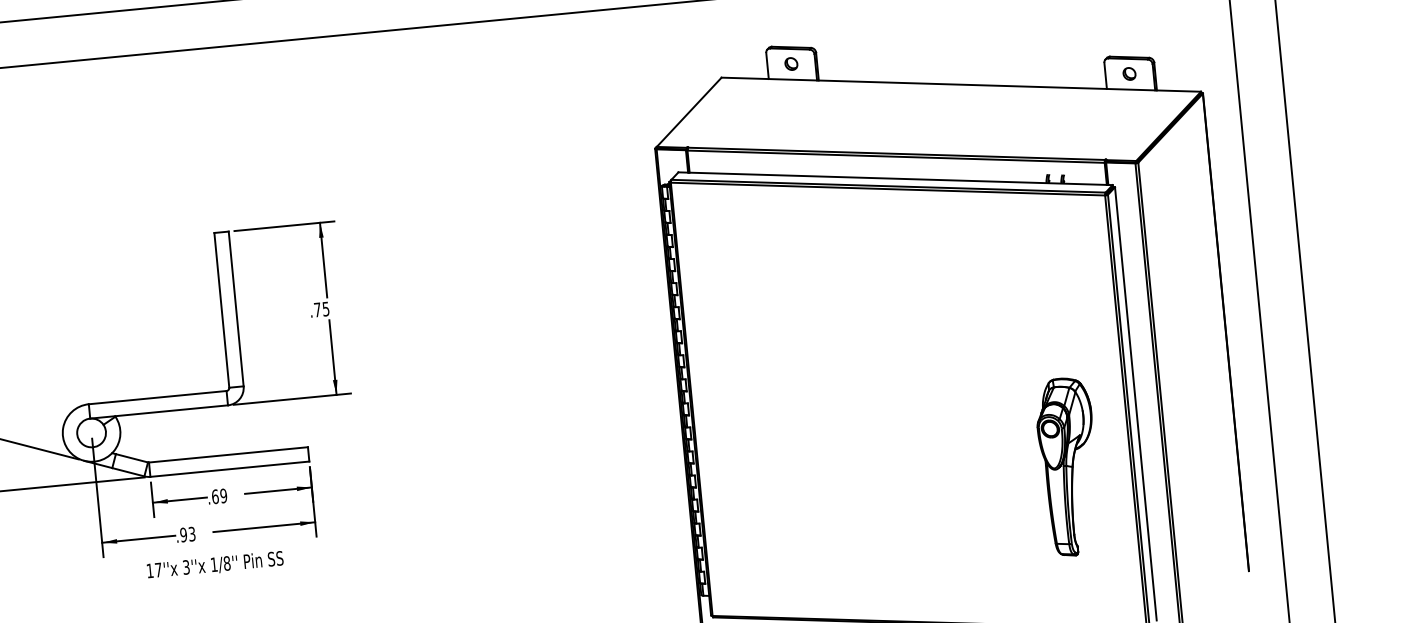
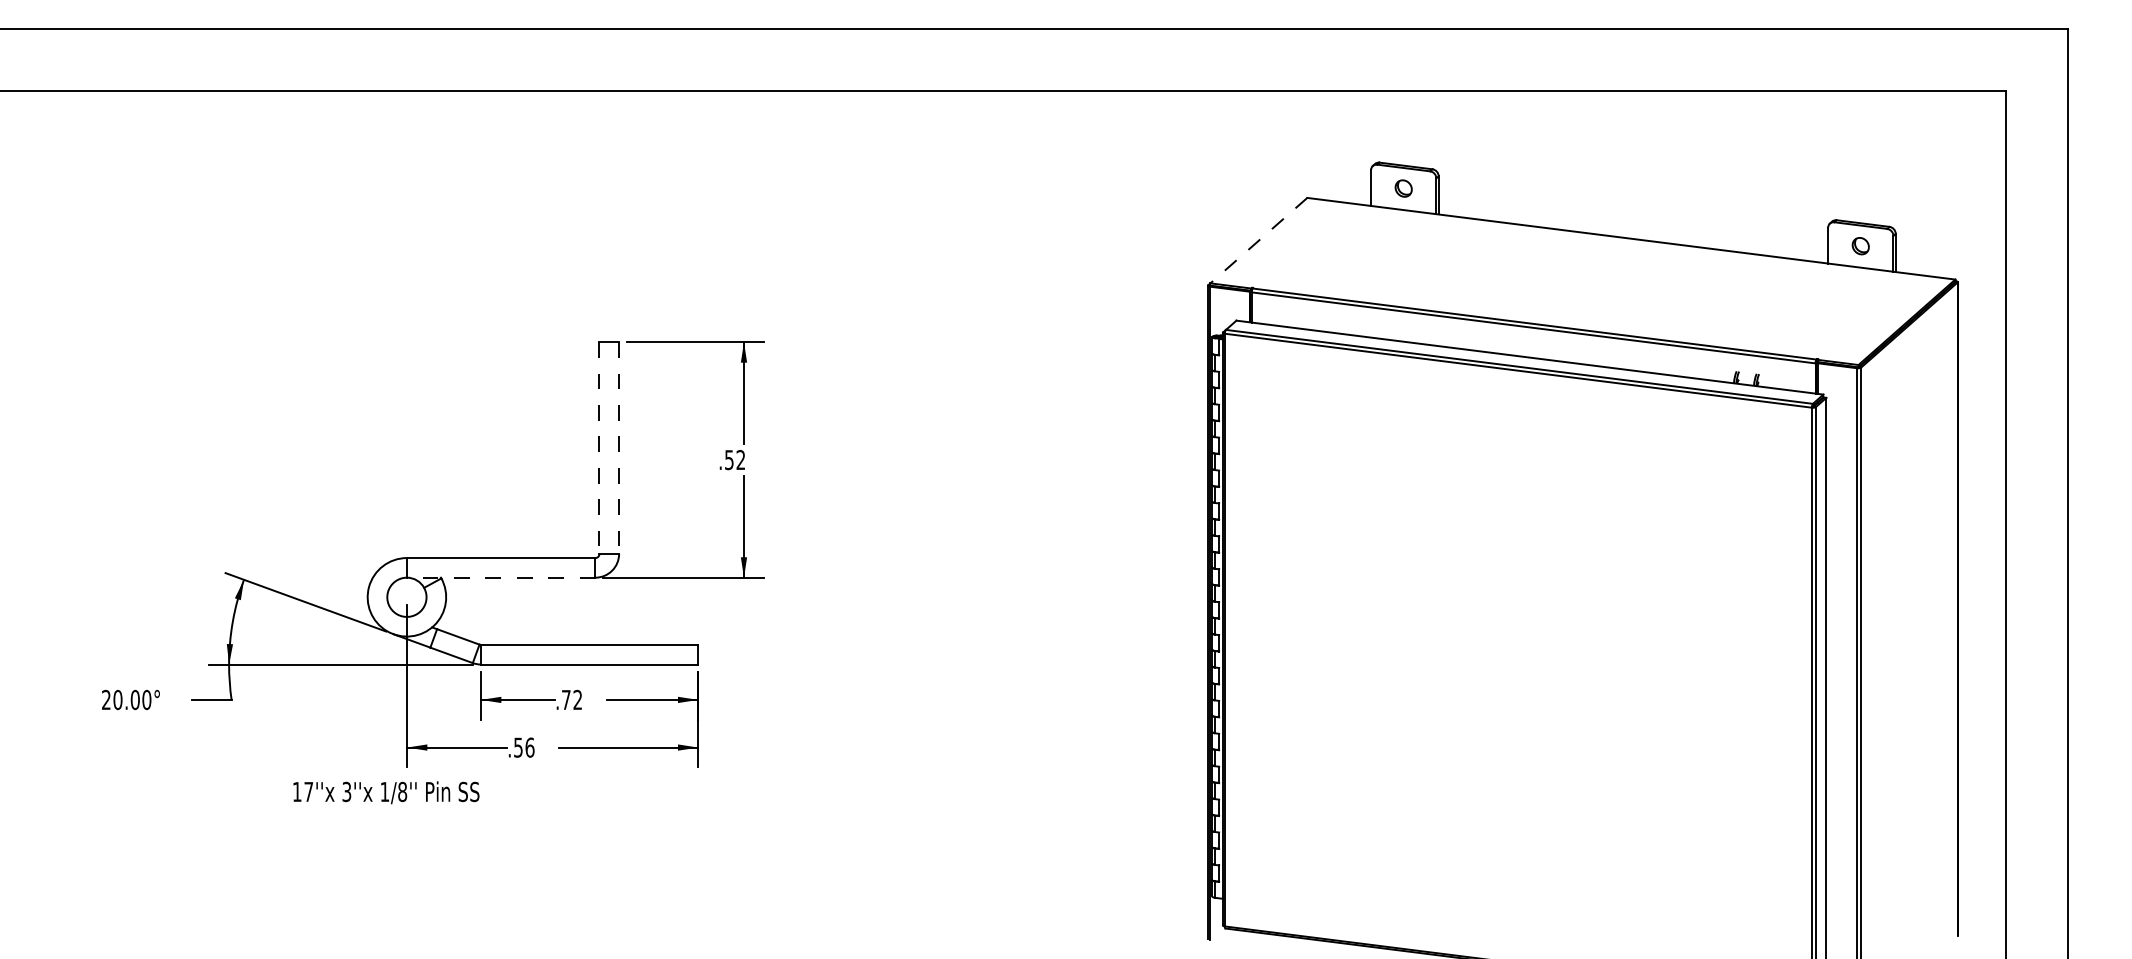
line: (688, 112) -> (1258, 240), solid -> dashed
line: (236, 309) -> (619, 448), solid -> dashed
text: (322, 309) -> (735, 460), .75 -> .52
line: (221, 310) -> (599, 448), solid -> dashed
line: (158, 411) -> (500, 577), solid -> dashed
part: (1069, 466) -> (1727, 770), removed
text: (219, 496) -> (571, 699), .69 -> .72
text: (187, 534) -> (523, 747), .93 -> .56
text: (215, 565) -> (386, 792), moved

